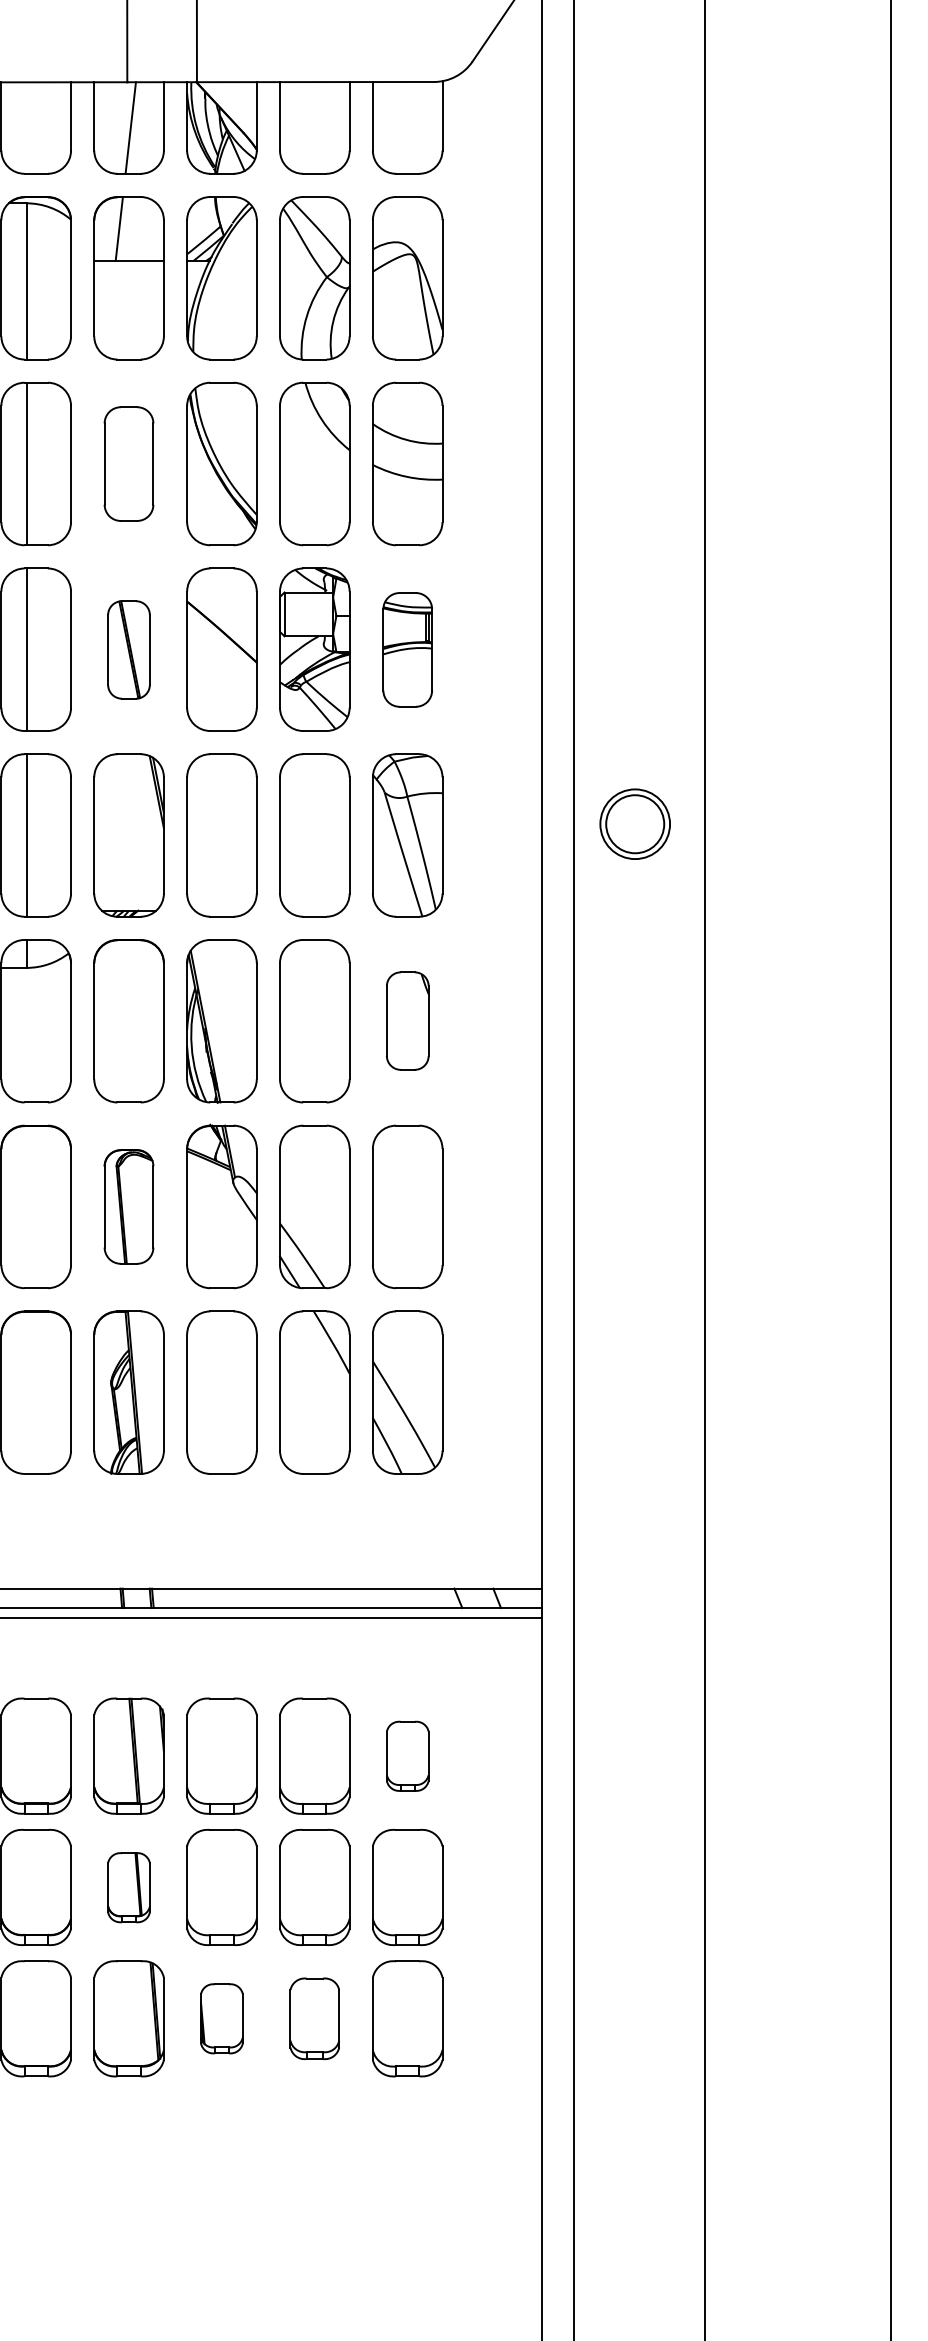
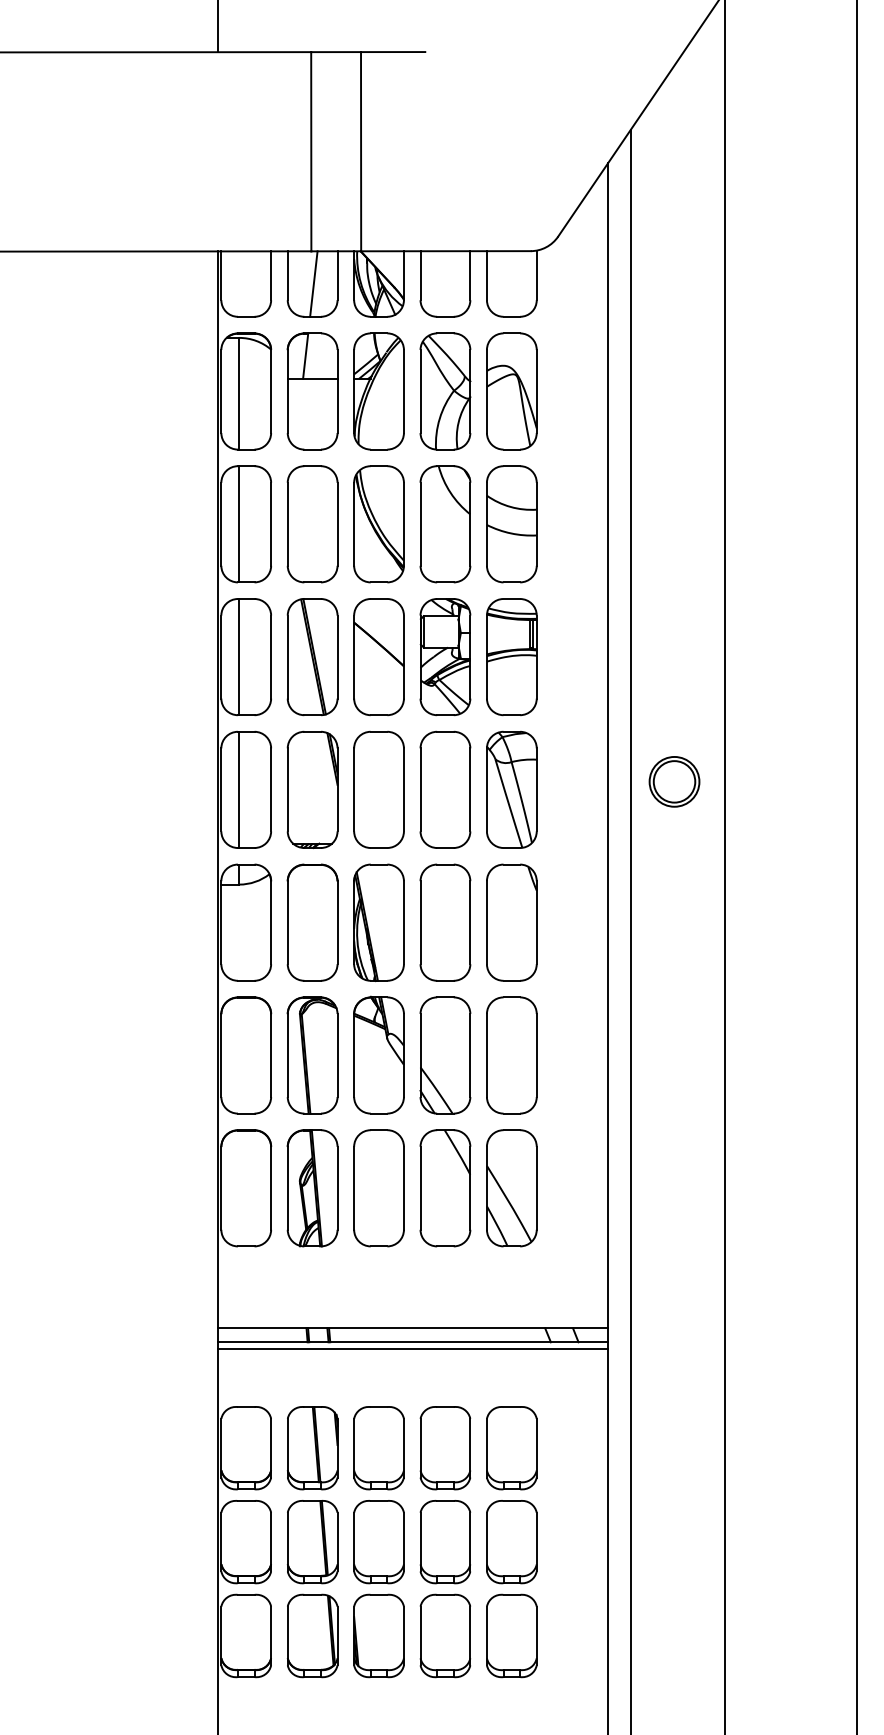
part: (128, 464) -> (312, 524), size x1.43
part: (128, 650) -> (312, 657), size x1.67
part: (407, 650) -> (511, 657), size x1.43
part: (407, 1020) -> (511, 922), size x1.67
part: (128, 1206) -> (312, 1055), size x1.43
part: (407, 1756) -> (511, 1448), size x1.67
part: (128, 1888) -> (312, 1542), size x1.67
part: (221, 2018) -> (378, 1635), size x1.67
part: (314, 2018) -> (445, 1635), size x1.43

